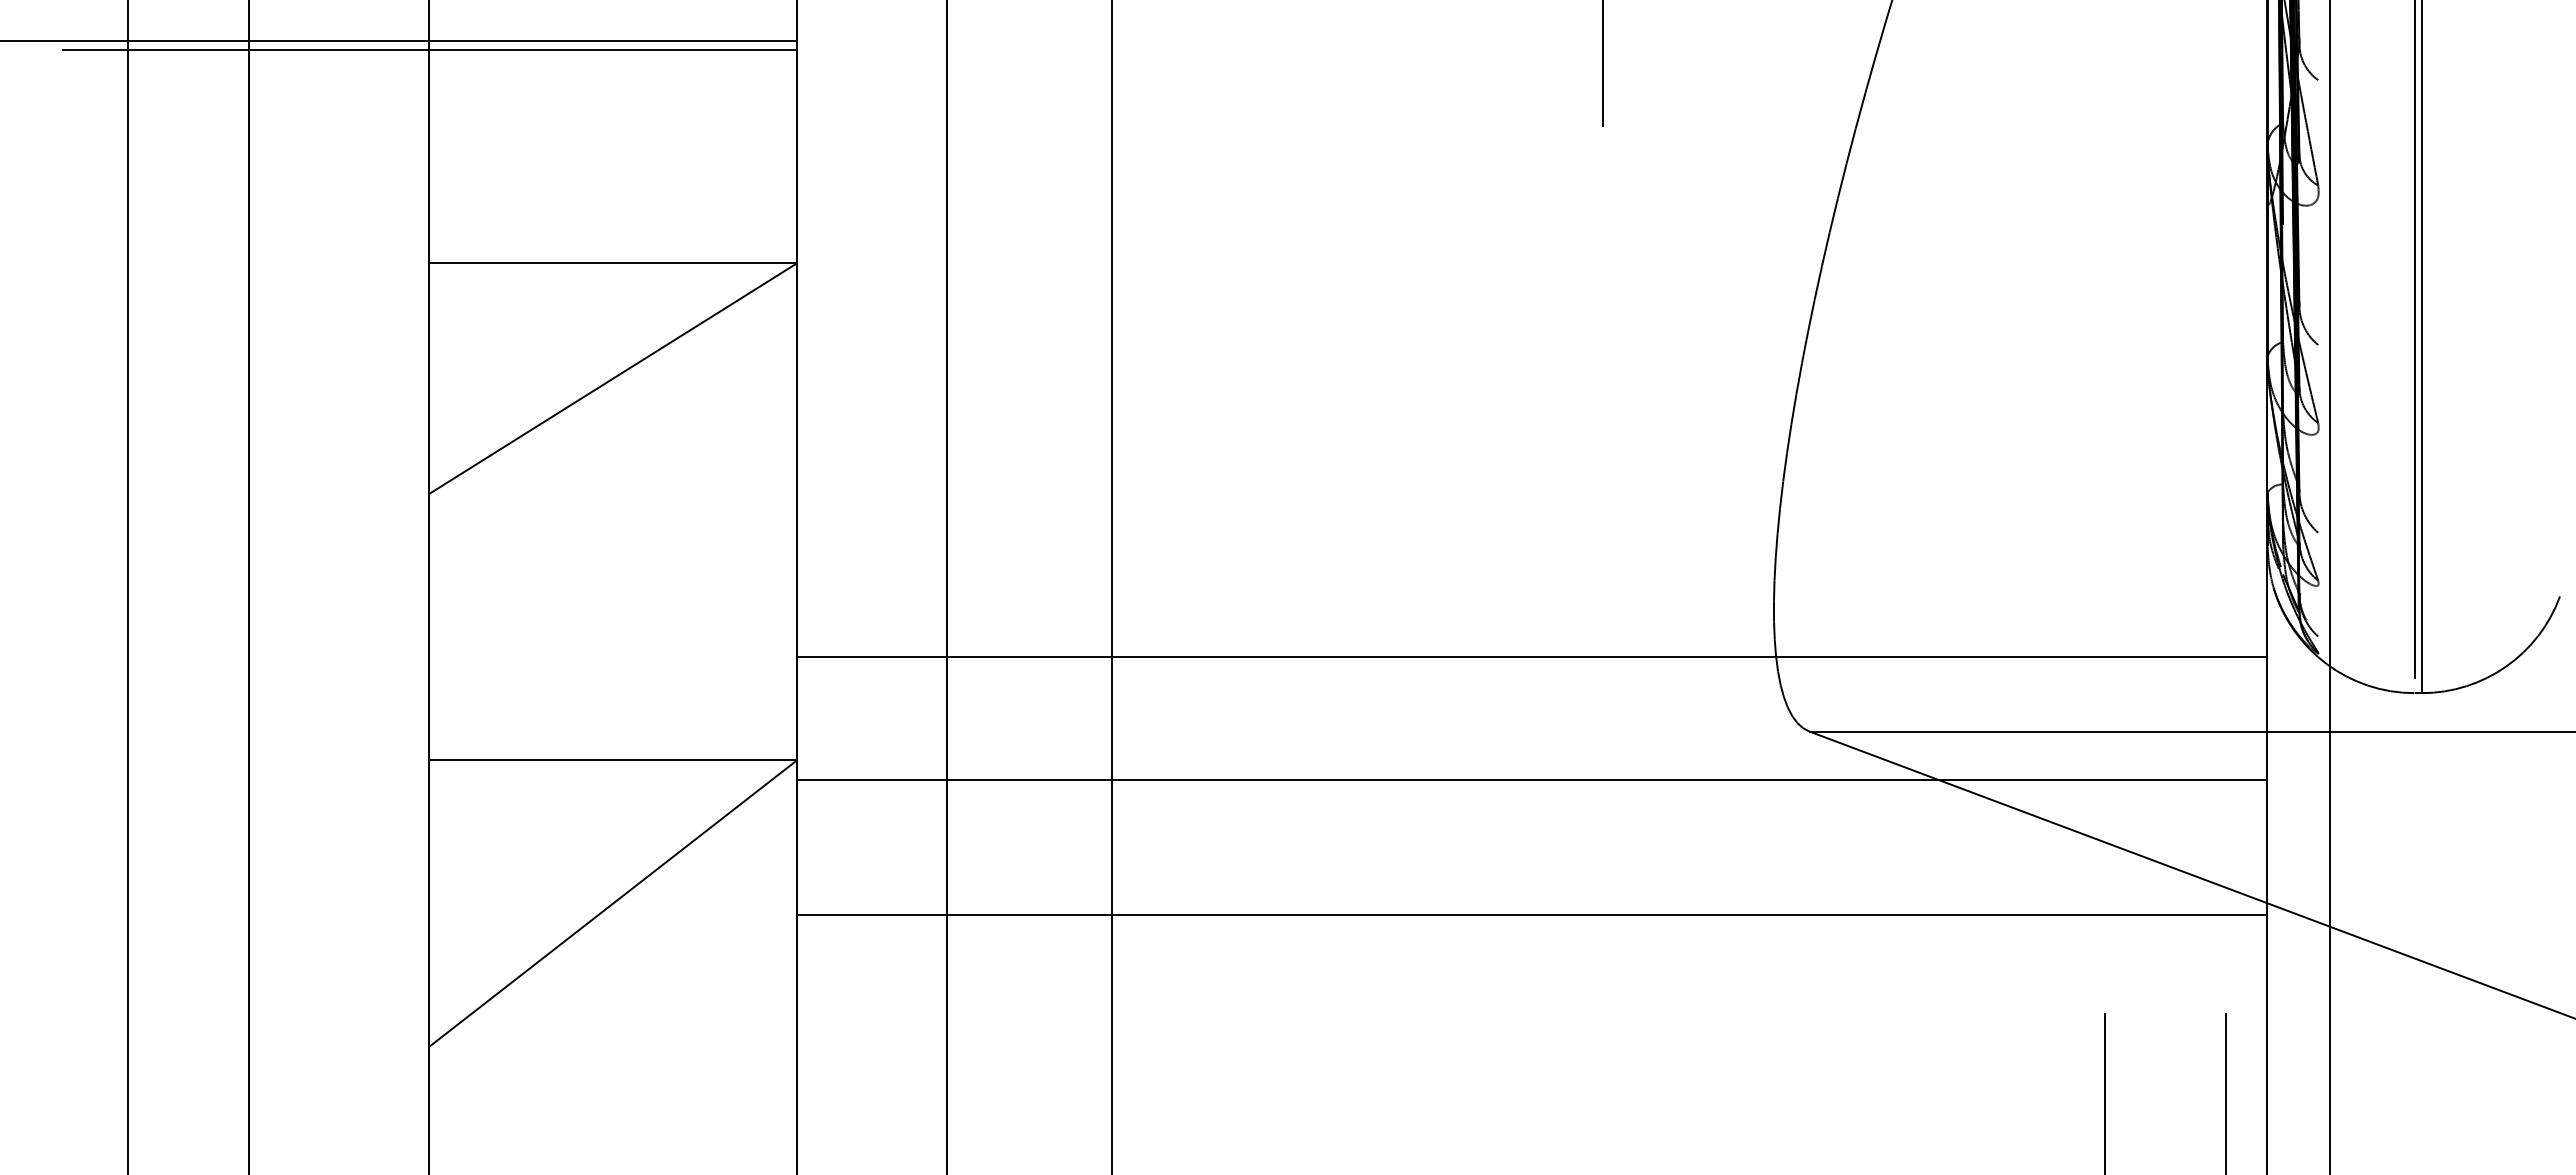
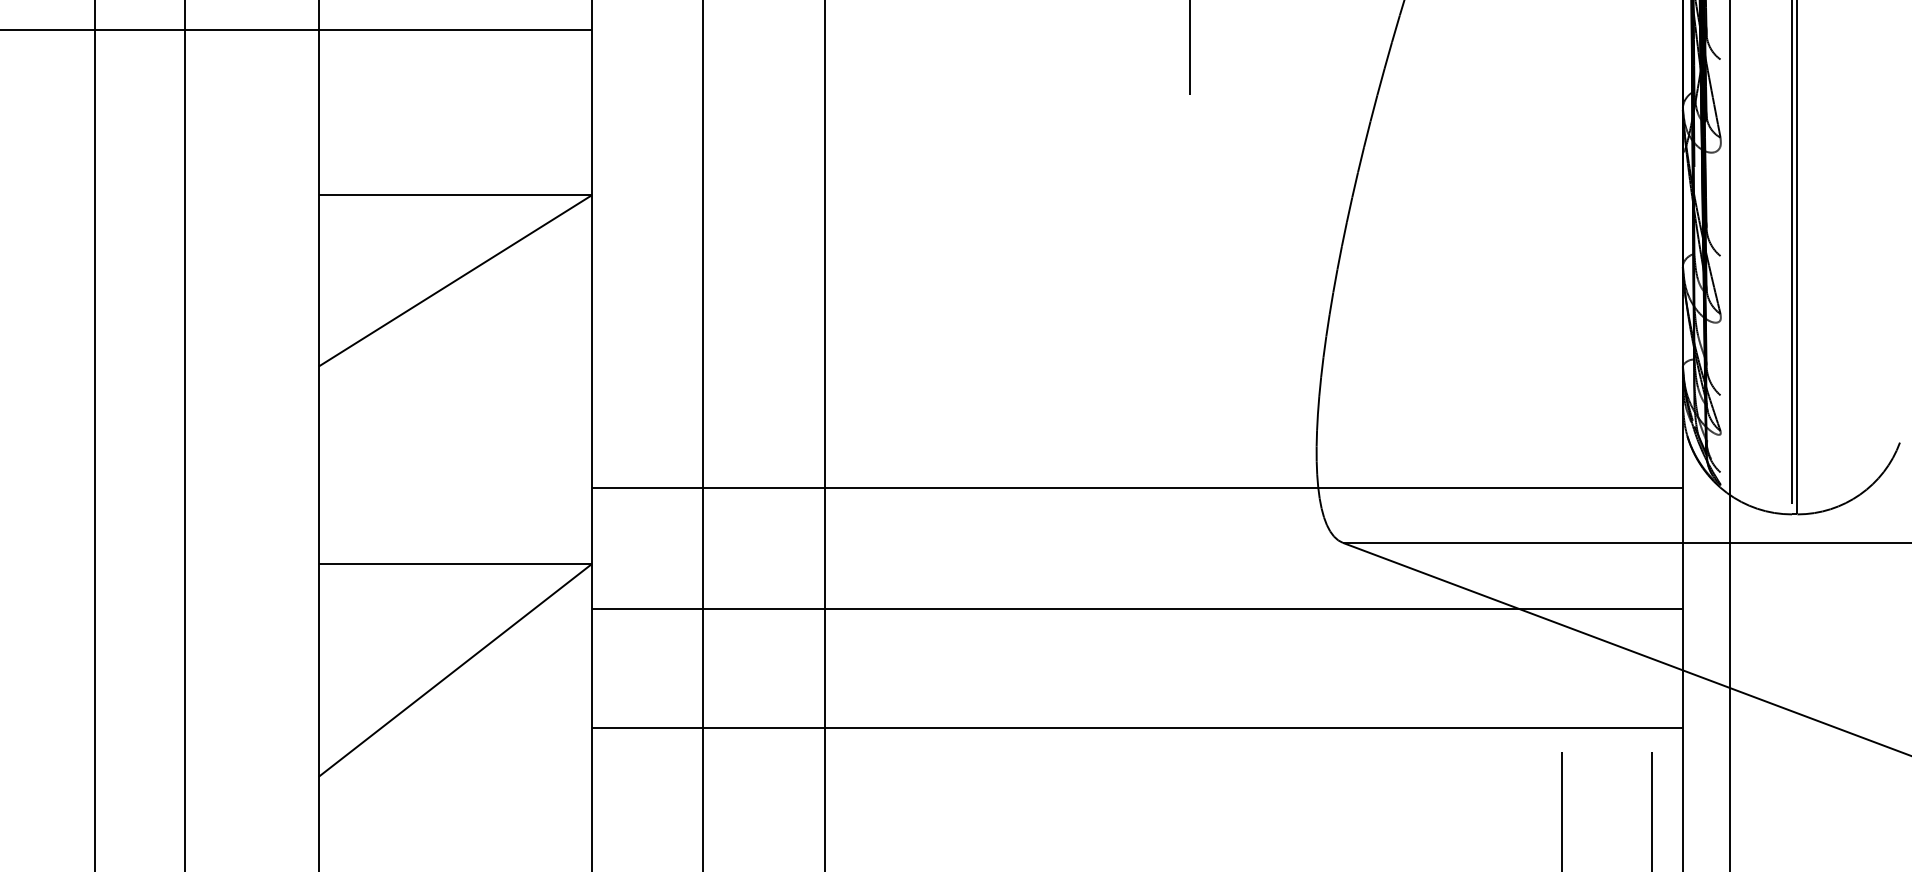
line: (428, 49) -> (318, 36), removed
line: (1531, 780) -> (1136, 608), moved
line: (1531, 914) -> (1136, 727), moved

